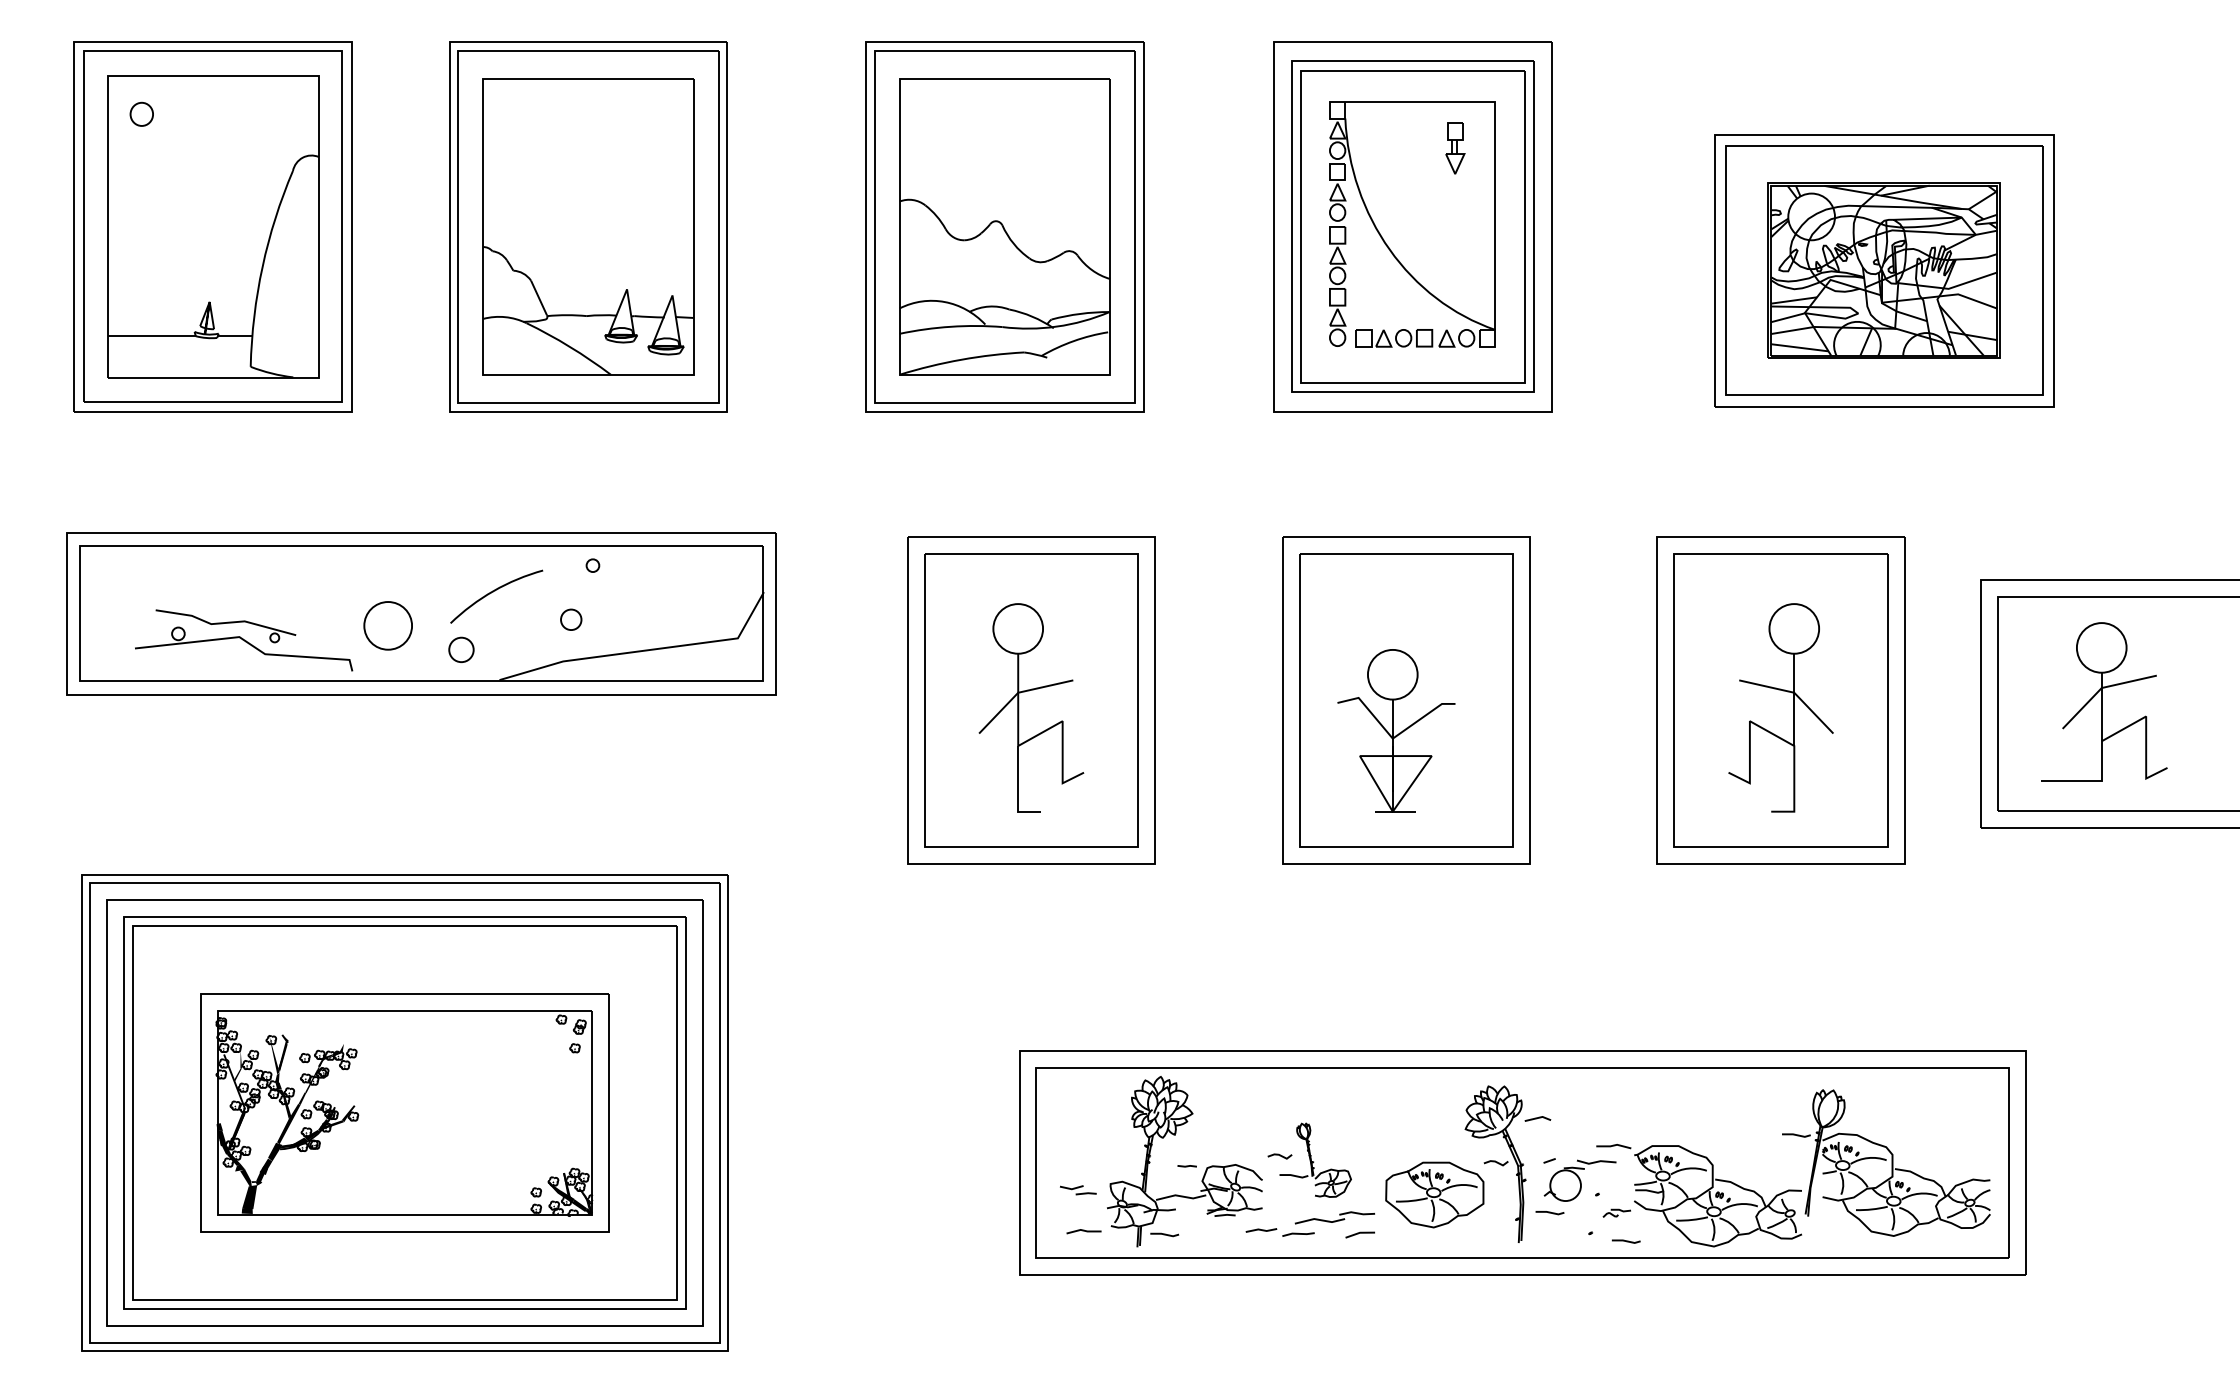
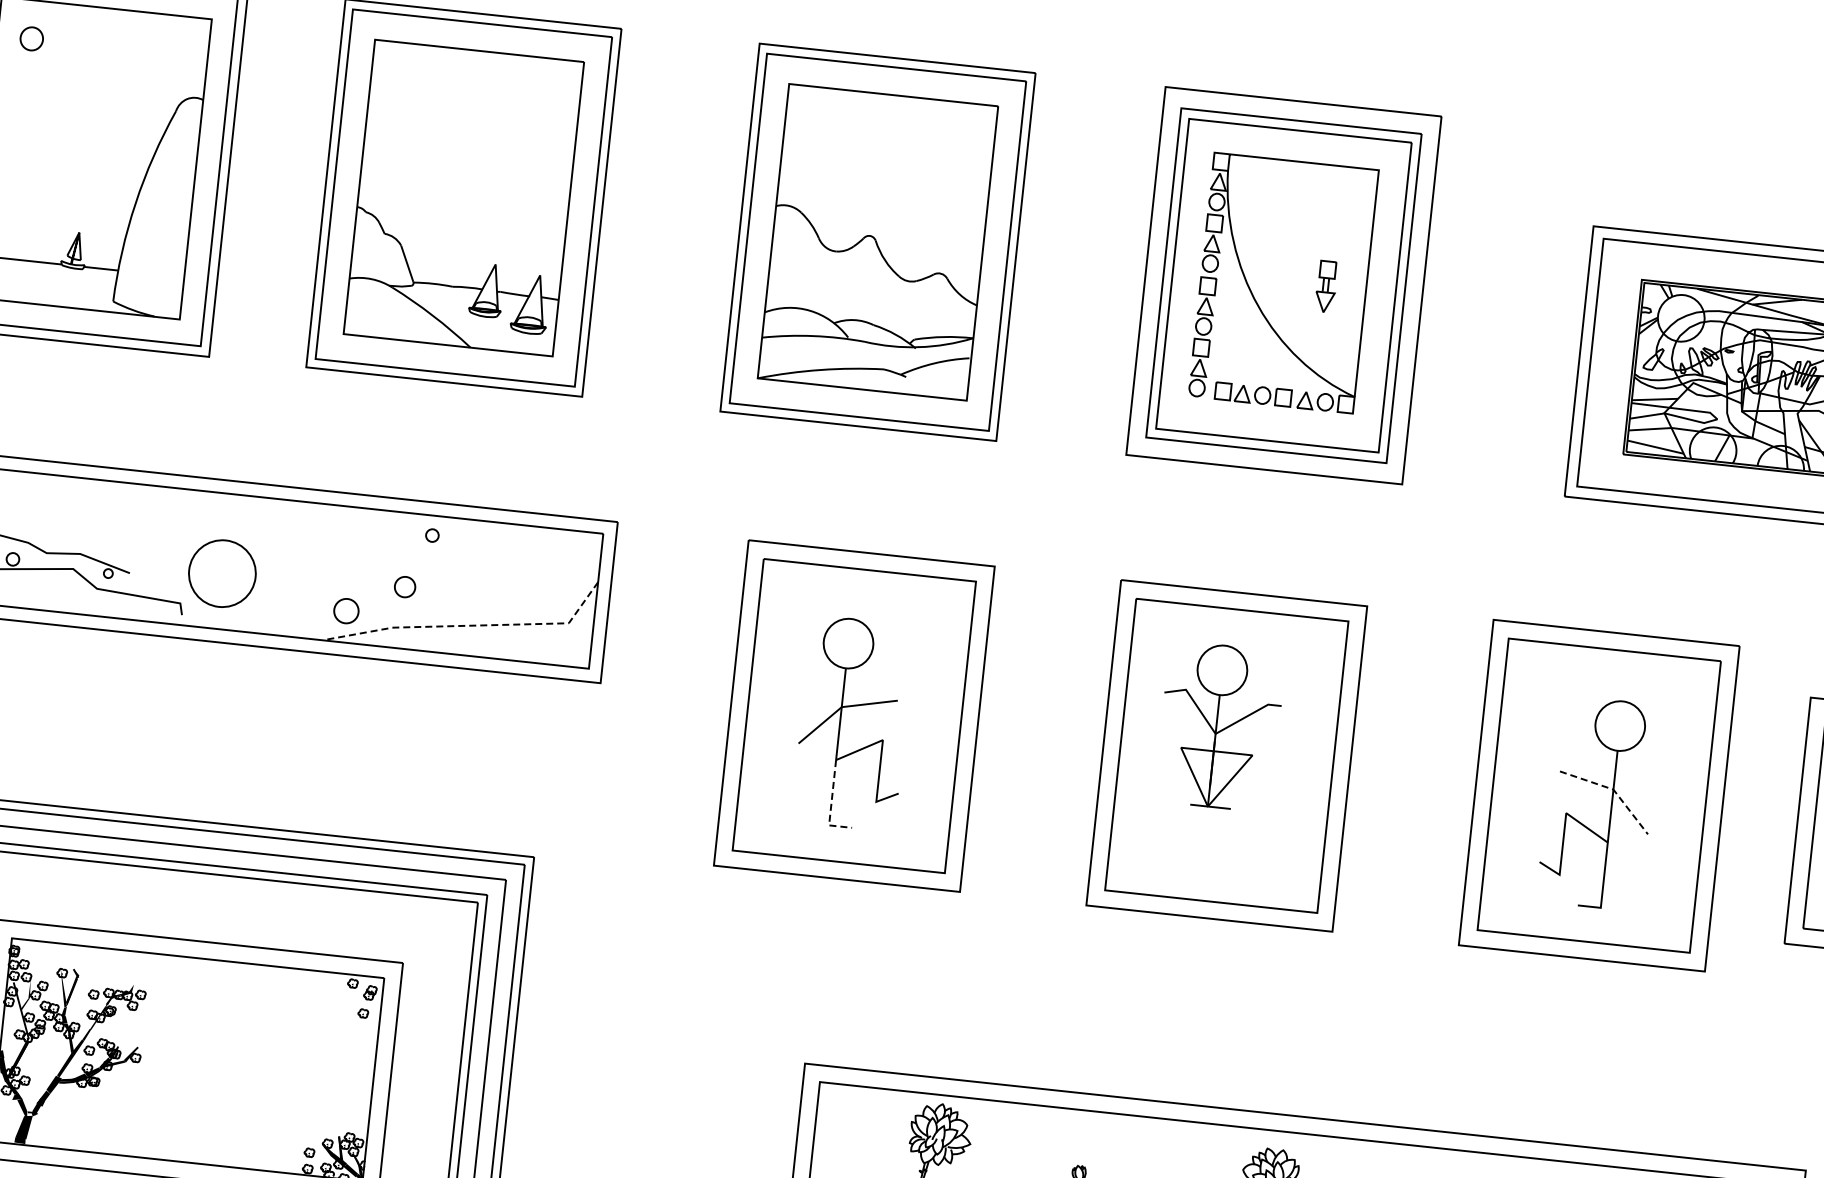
part: (1455, 148) -> (1326, 287), moved
curve: (493, 592) -> (330, 551), removed
circle: (388, 625) -> (222, 573), size x1.4
circle: (461, 649) -> (346, 610), moved
line: (644, 650) -> (474, 625), solid -> dashed
line: (1794, 692) -> (1613, 789), solid -> dashed
part: (1396, 730) -> (1220, 726), moved
line: (1018, 791) -> (831, 805), solid -> dashed

